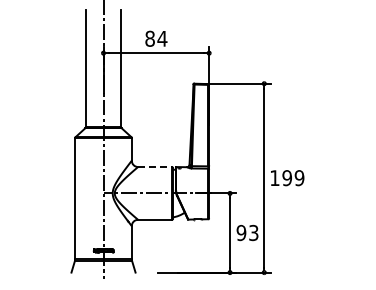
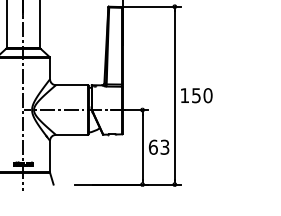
line: (155, 167) -> (72, 85), dashed -> solid
text: (293, 178) -> (202, 95), 199 -> 150
text: (241, 233) -> (153, 147), 93 -> 63

